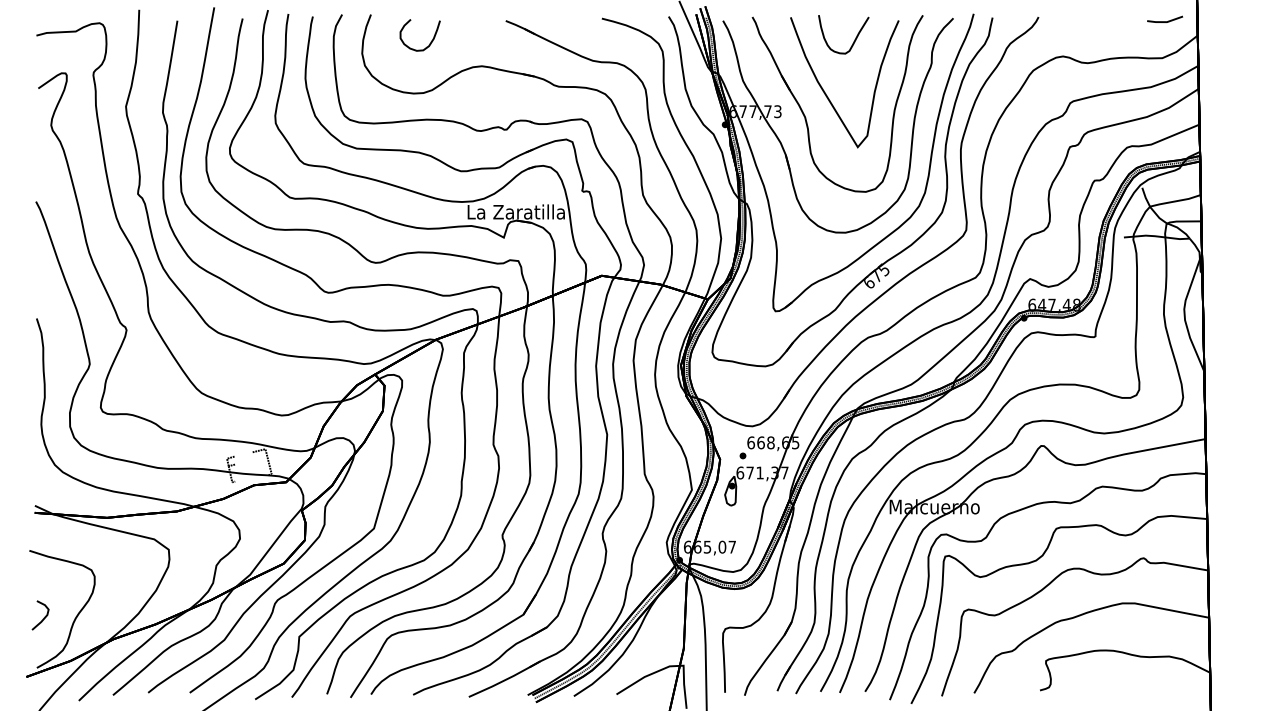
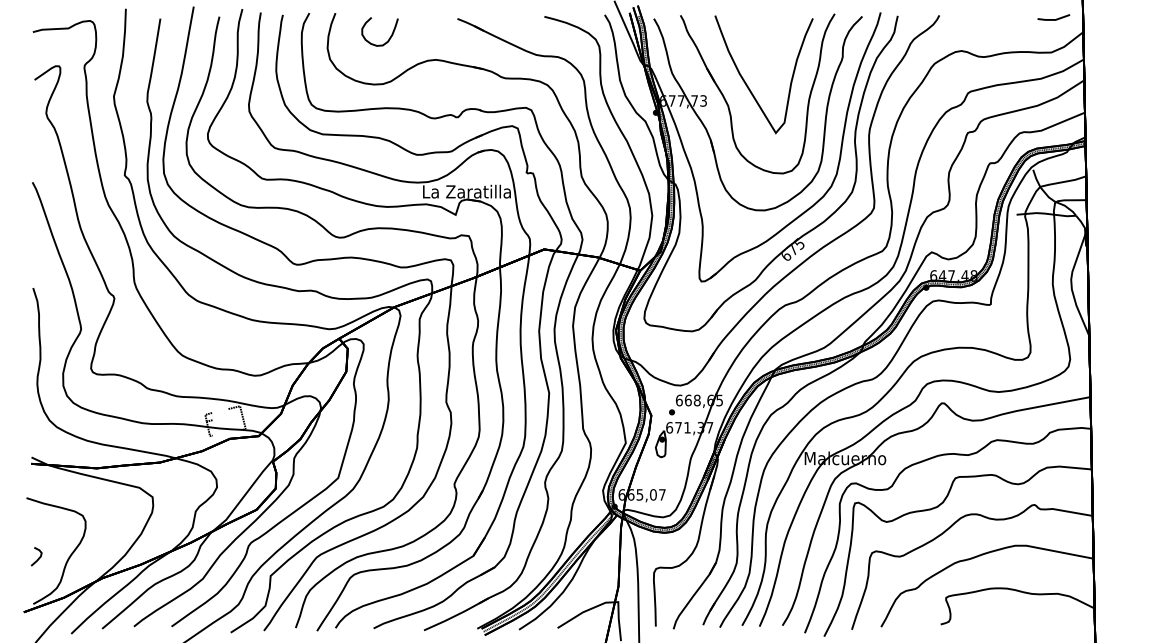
part: (854, 40) -> (772, 36), removed
part: (40, 615) -> (36, 556), size x0.7

